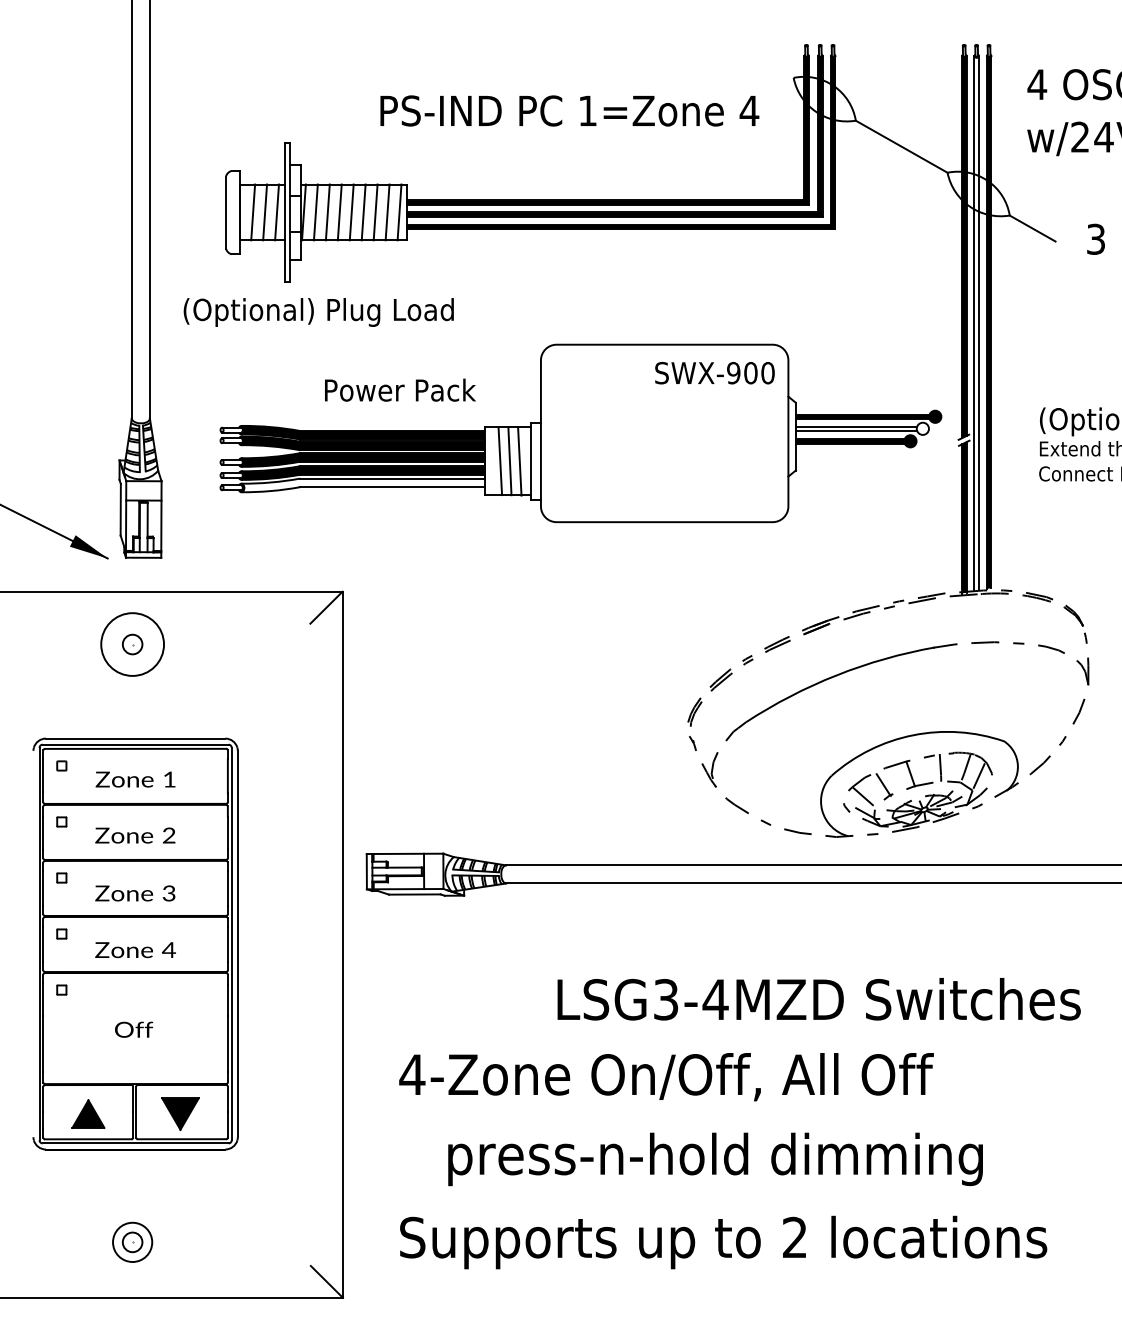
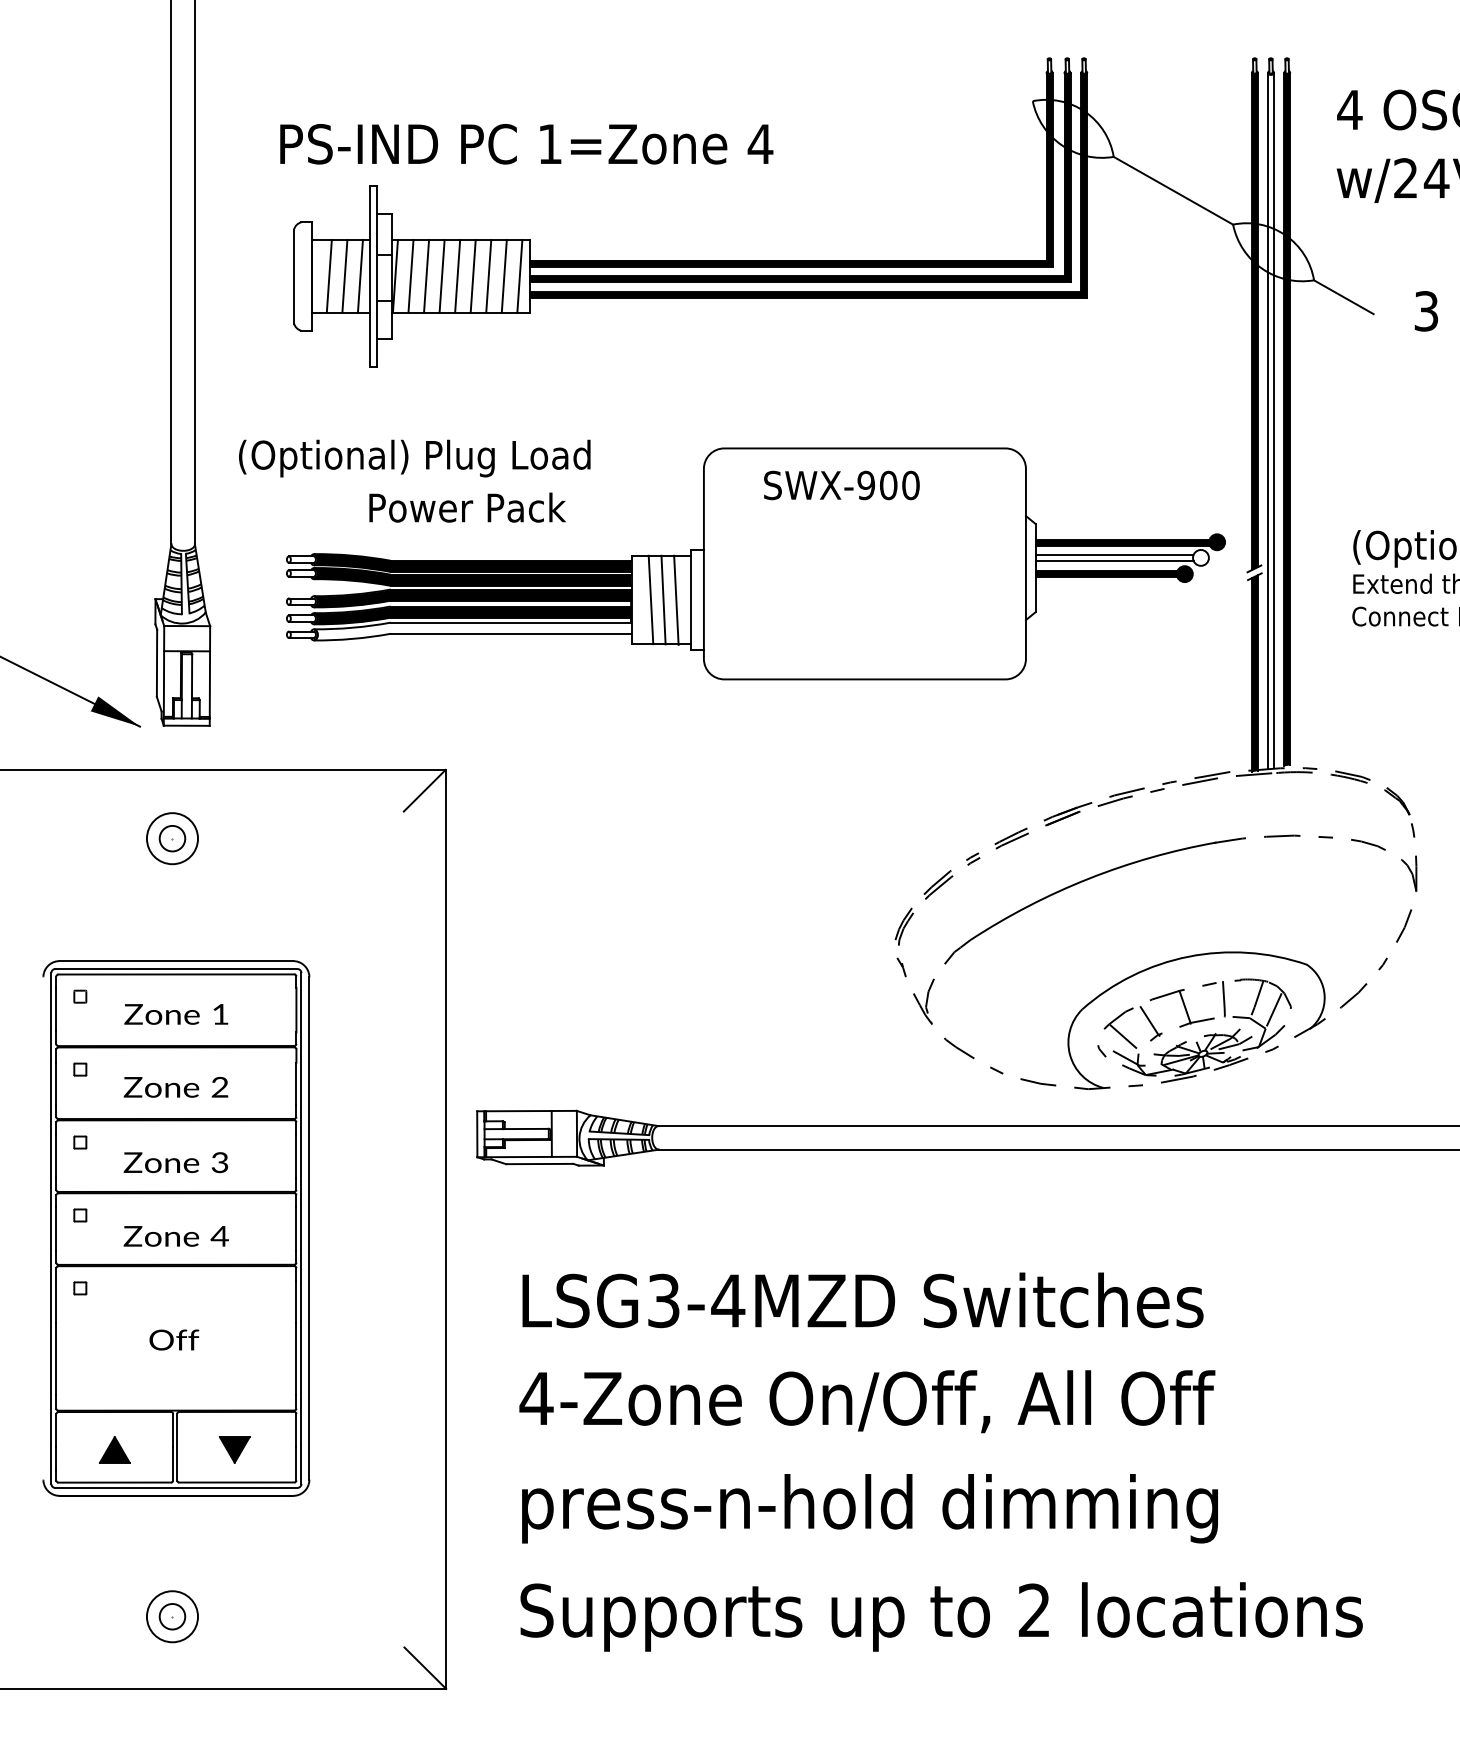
text: (569, 110) -> (526, 143), moved
text: (318, 312) -> (414, 458), moved
text: (714, 373) -> (841, 485), moved
text: (400, 389) -> (467, 506), moved
circle: (132, 644) -> (172, 838), size x0.62
text: (818, 999) -> (862, 1300), moved
part: (87, 1114) -> (113, 1450), size x0.71
part: (180, 1114) -> (234, 1450), size x0.62
text: (715, 1159) -> (869, 1508), moved

